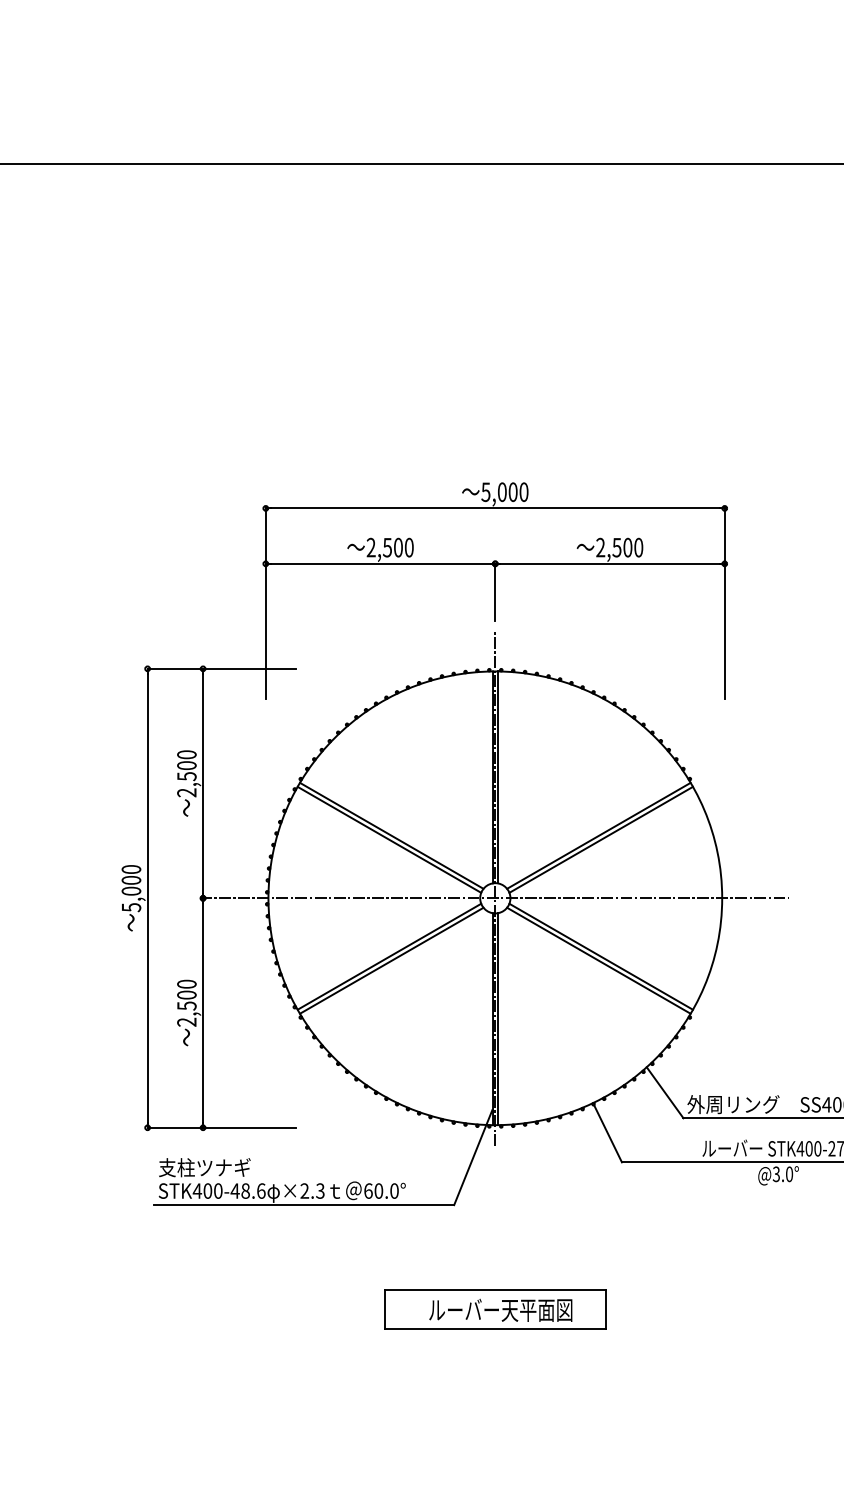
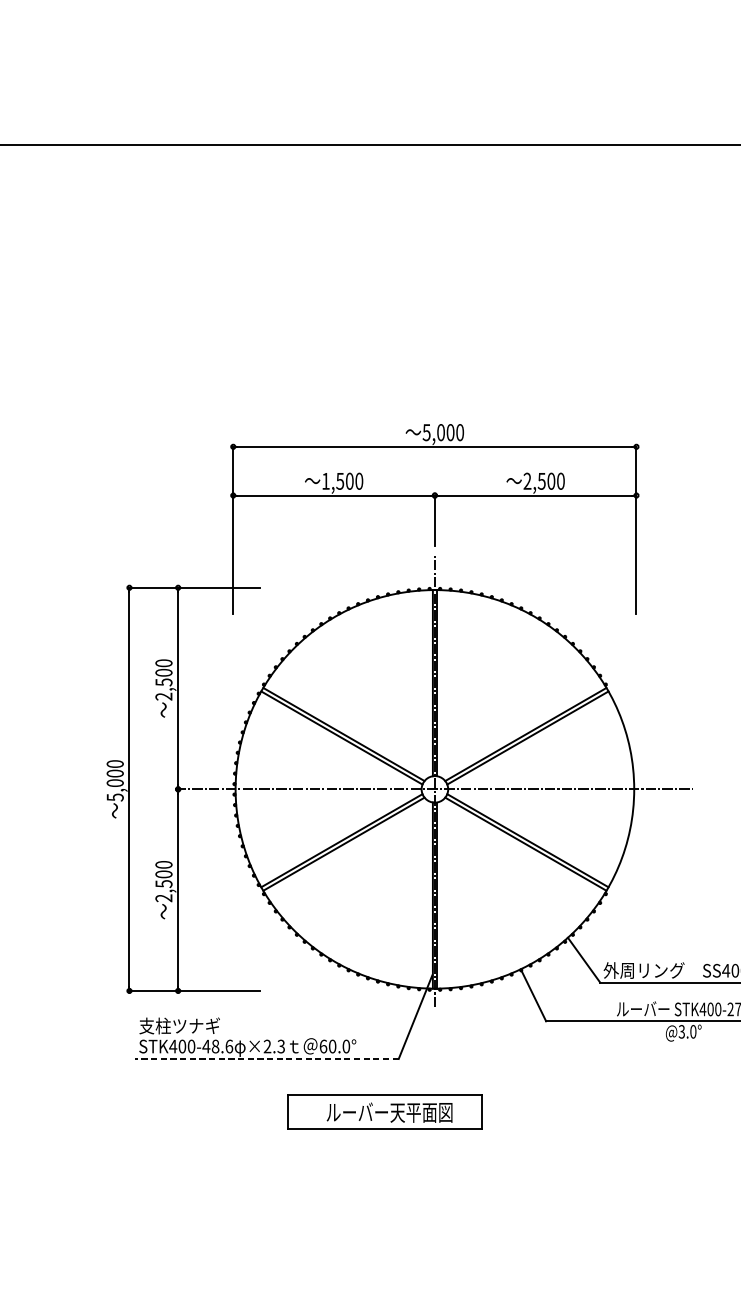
text: (370, 547) -> (325, 481), 2,500 -> 1,500
line: (304, 1205) -> (267, 1059), solid -> dashed
part: (495, 1309) -> (384, 1111), moved

